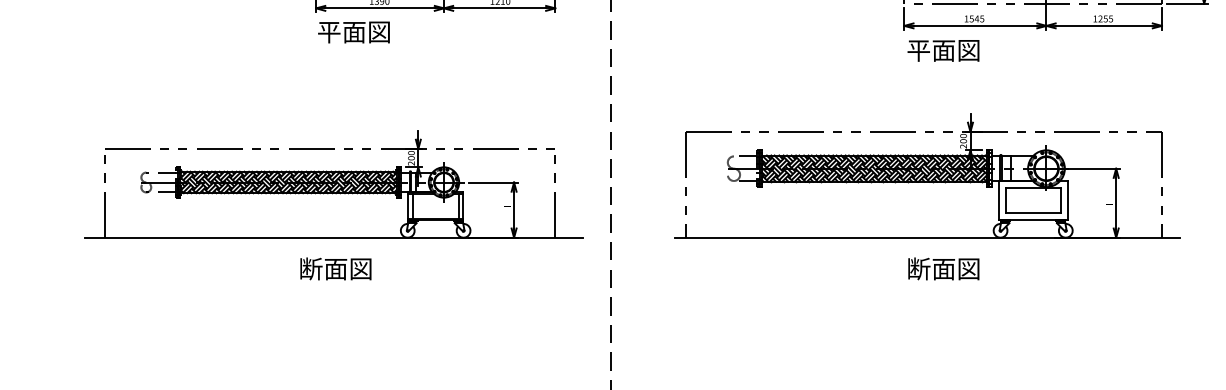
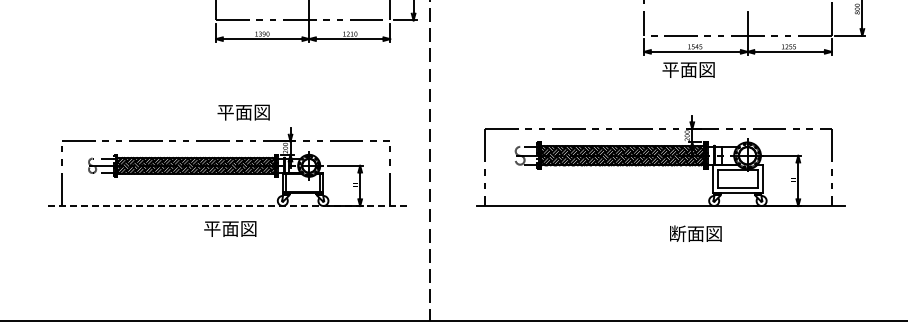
text: (353, 32) -> (243, 112), moved
text: (943, 50) -> (688, 69), moved
line: (334, 238) -> (229, 206), solid -> dashed
text: (311, 268) -> (212, 228), 断面図 -> 平面図
text: (943, 268) -> (695, 233), moved

